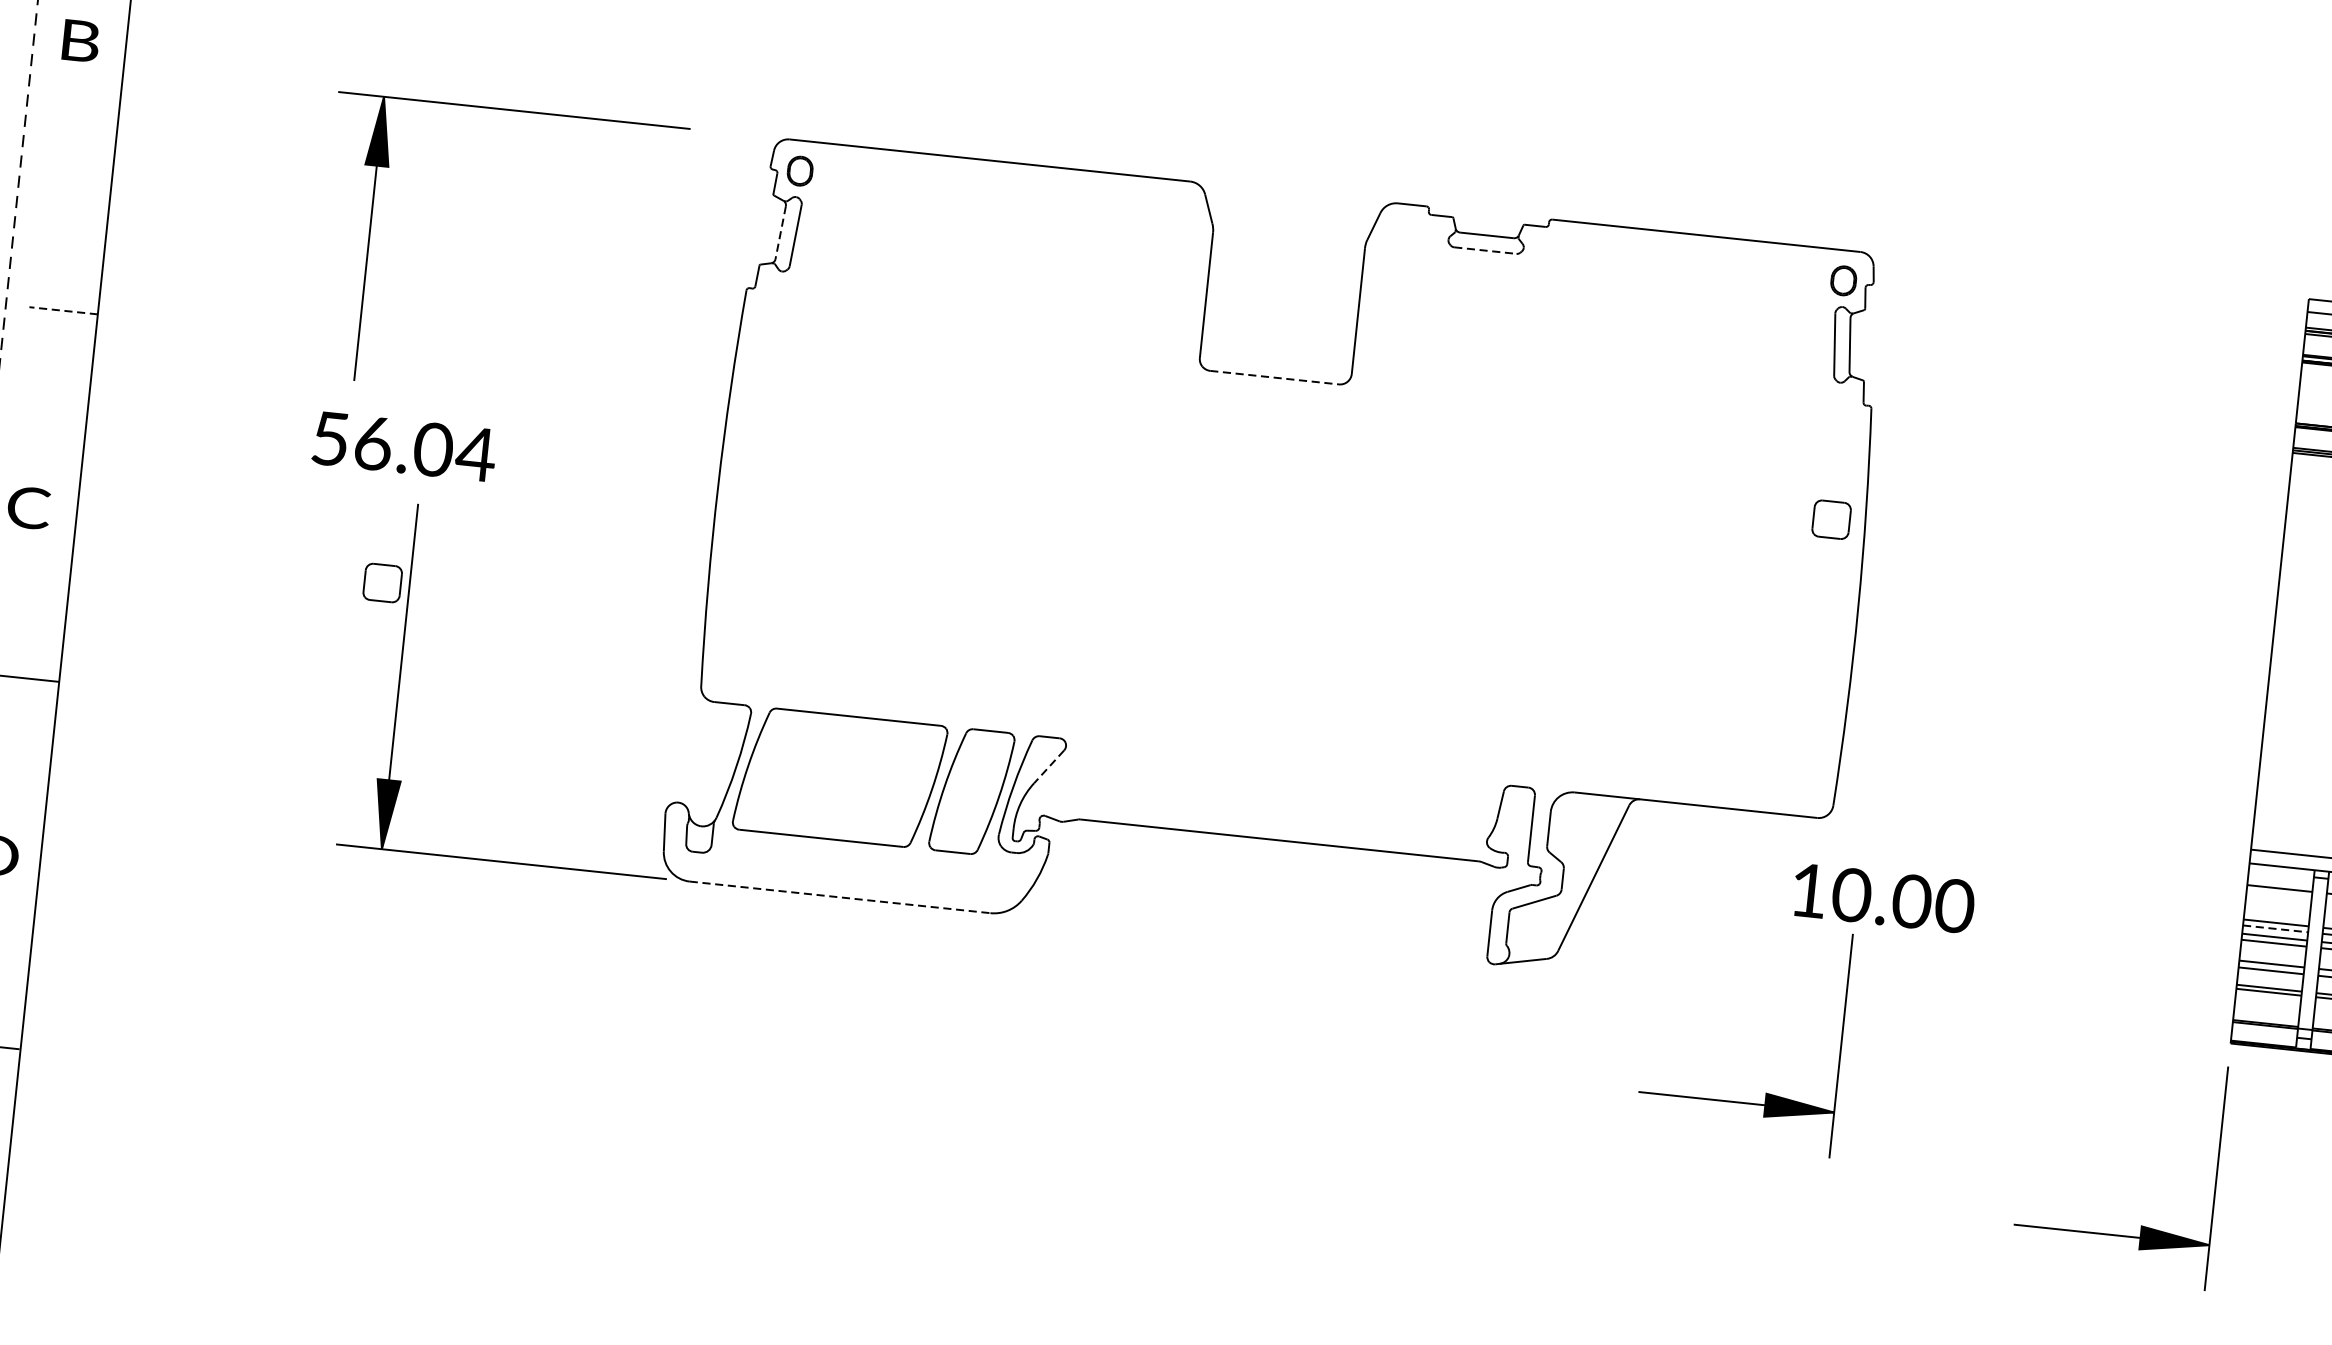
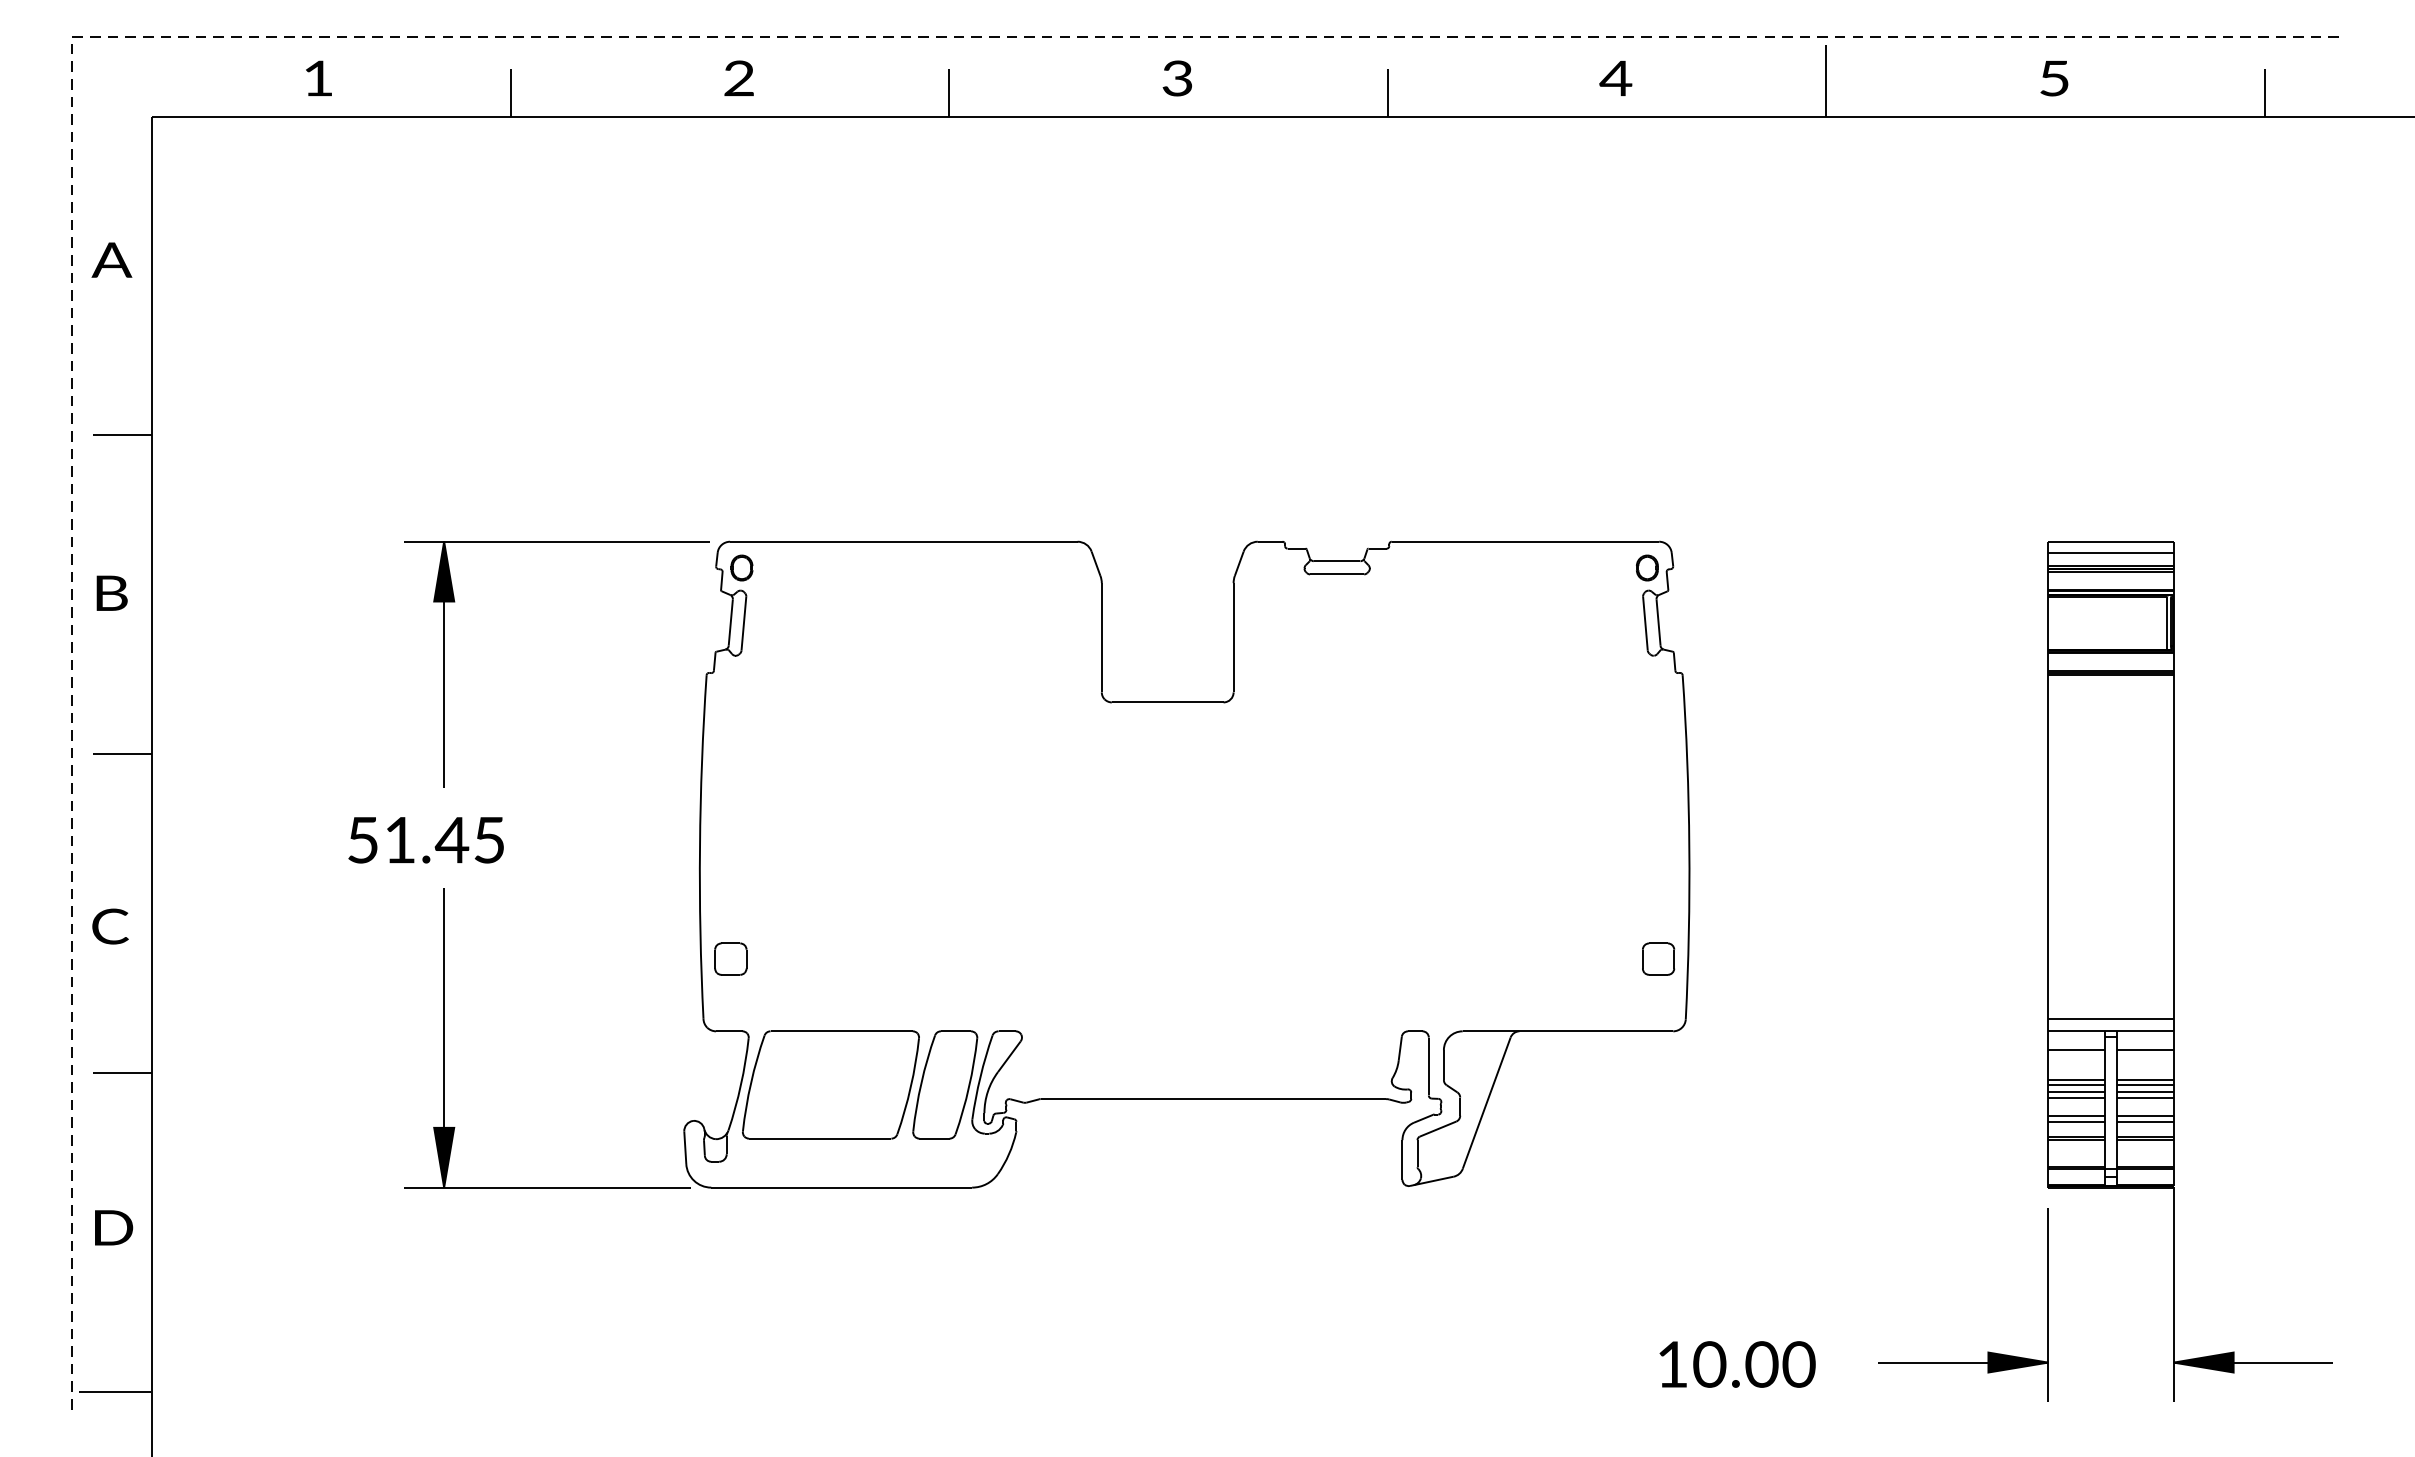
text: (80, 40) -> (111, 592), moved
line: (780, 233) -> (730, 623), dashed -> solid
part: (369, 238) -> (444, 664), moved
line: (1485, 250) -> (1337, 574), dashed -> solid
line: (63, 311) -> (122, 754), dashed -> solid
line: (1274, 377) -> (1167, 702), dashed -> solid
text: (425, 448) -> (445, 839), 56.04 -> 51.45
part: (1831, 519) -> (1658, 958), moved
part: (382, 582) -> (730, 958), moved
line: (1049, 767) -> (1009, 1057), dashed -> solid
line: (841, 897) -> (842, 1187), dashed -> solid
text: (1883, 898) -> (1737, 1364), moved
line: (2275, 929) -> (2076, 1085), dashed -> solid
part: (1765, 1092) -> (1653, 1271), removed

